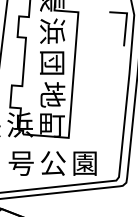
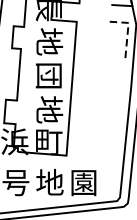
line: (126, 20) -> (128, 30), solid -> dashed
text: (52, 30) -> (49, 41), 浜 -> 地
text: (52, 162) -> (49, 181), 公 -> 地

